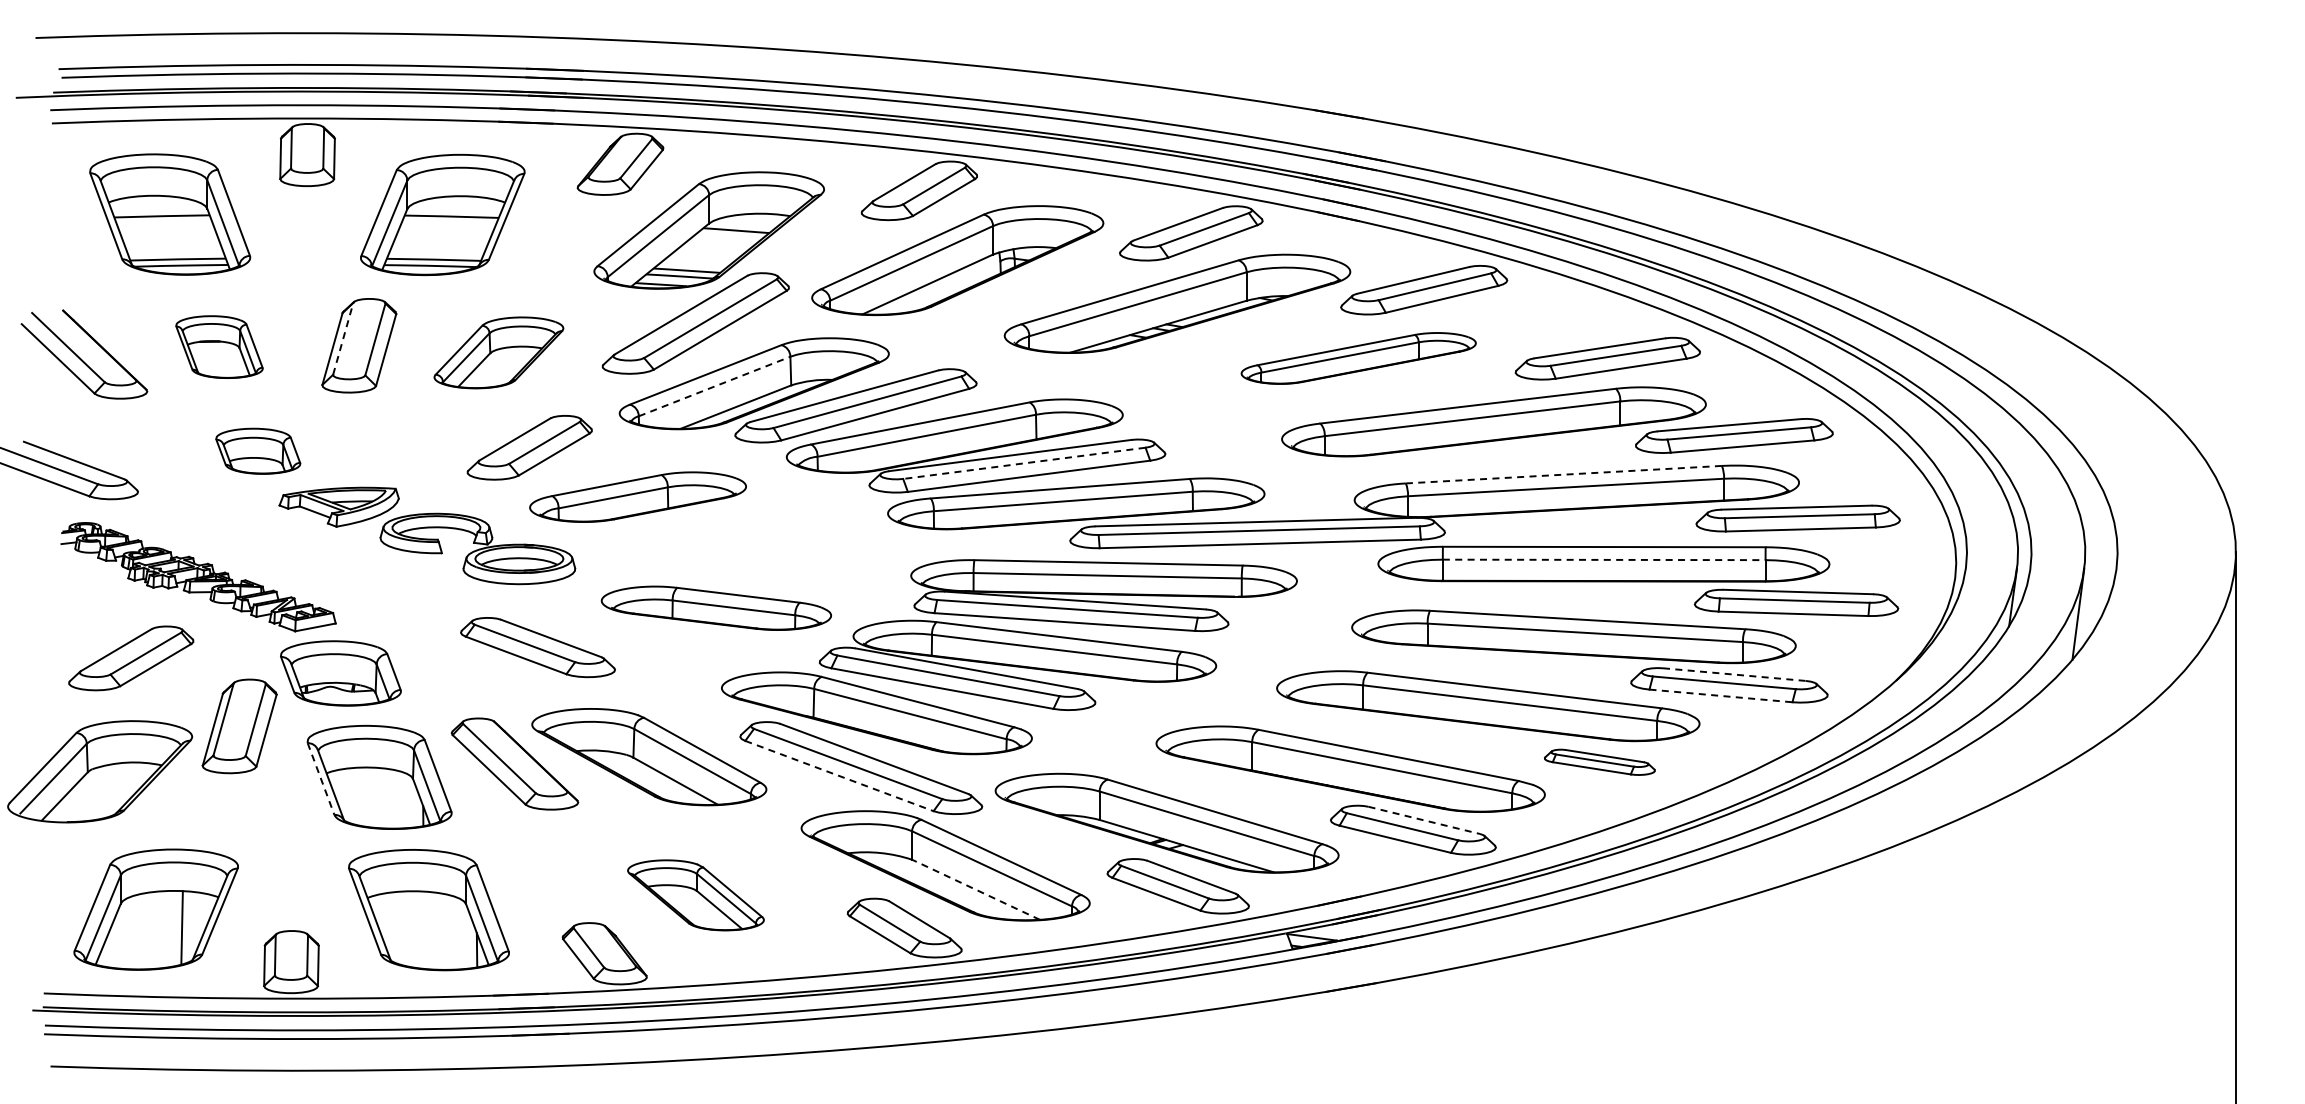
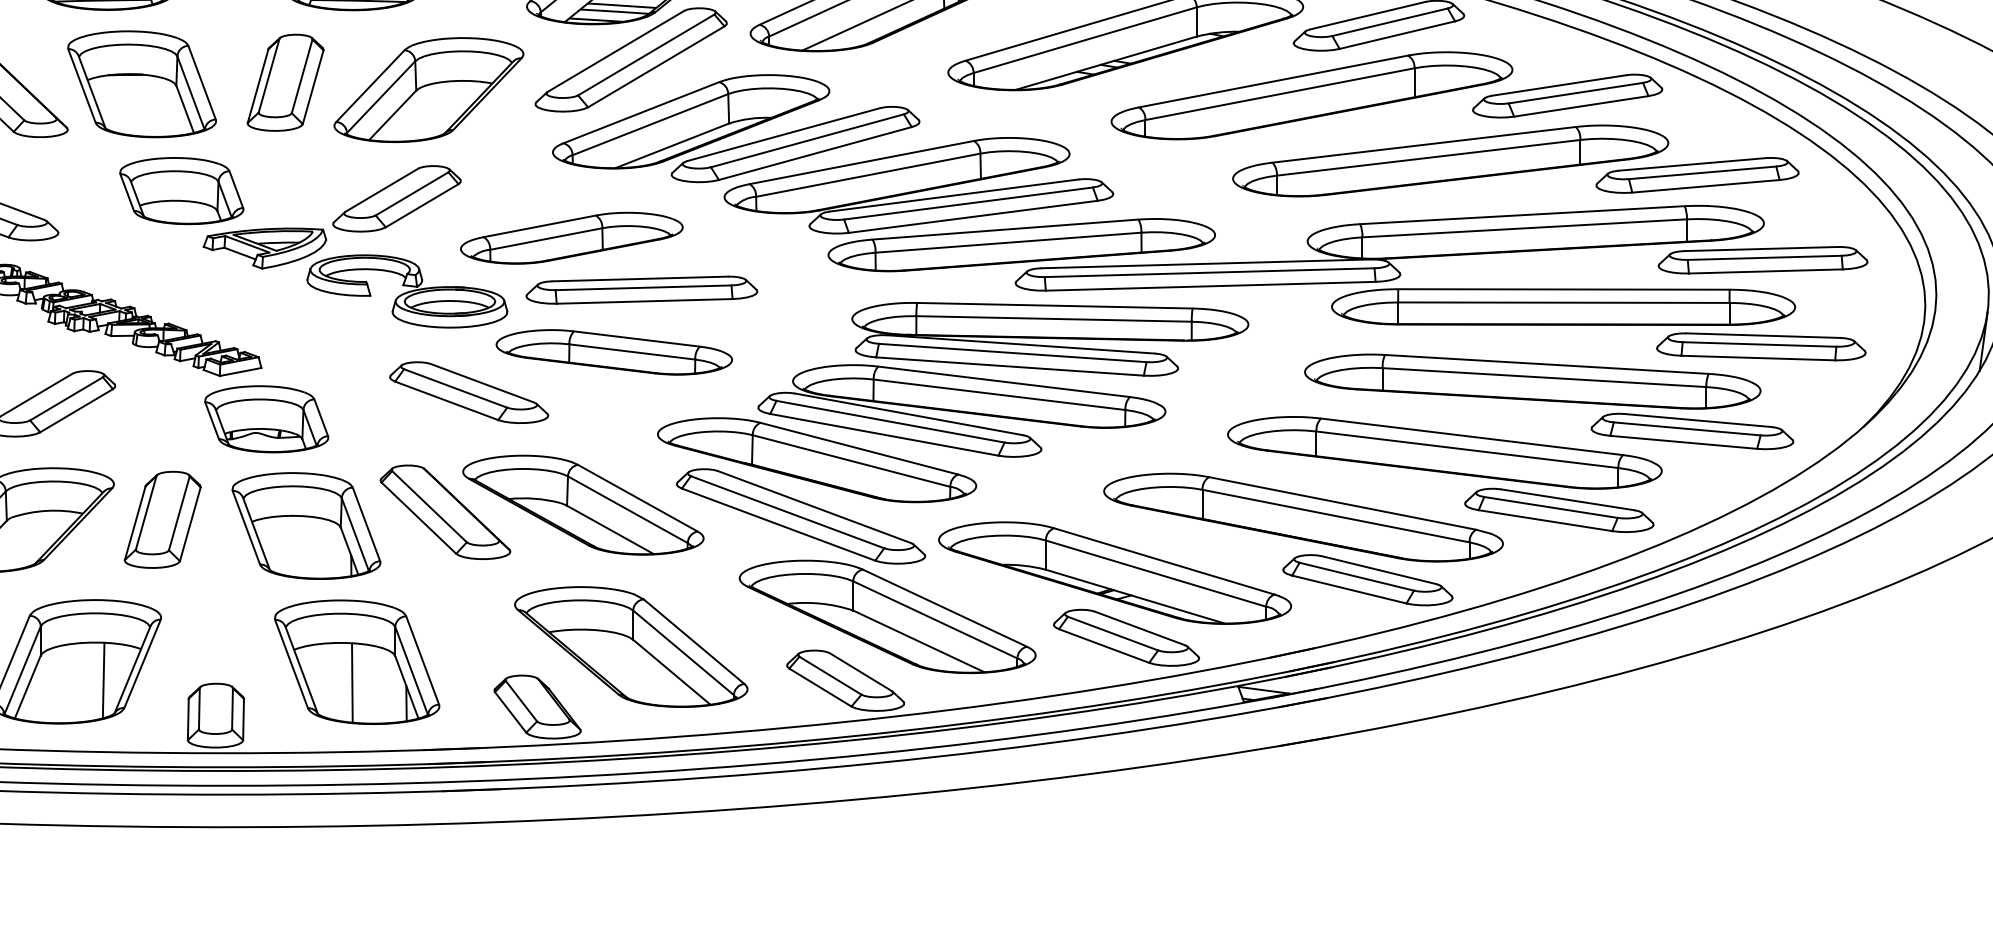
line: (343, 338) -> (269, 75), dashed -> solid
part: (219, 346) -> (142, 83), size x1.67
part: (498, 352) -> (428, 89), size x1.43
part: (1358, 358) -> (1311, 95), size x1.67
line: (715, 386) -> (651, 124), dashed -> solid
part: (529, 447) -> (396, 198), moved
part: (258, 451) -> (182, 191), size x1.43
line: (1023, 463) -> (967, 203), dashed -> solid
line: (1563, 474) -> (1522, 214), dashed -> solid
part: (705, 547) -> (641, 289), added
line: (1604, 559) -> (1564, 302), dashed -> solid
part: (715, 607) -> (613, 351), moved
line: (1734, 674) -> (1697, 420), dashed -> solid
line: (1720, 695) -> (1683, 441), dashed -> solid
part: (239, 726) -> (162, 519), moved
part: (1599, 762) -> (1559, 510), size x1.67
line: (839, 776) -> (778, 525), dashed -> solid
line: (321, 779) -> (246, 528), dashed -> solid
line: (1424, 820) -> (1379, 570), dashed -> solid
line: (976, 889) -> (919, 641), dashed -> solid
part: (695, 895) -> (630, 647), size x1.67
line: (423, 929) -> (351, 682), added

